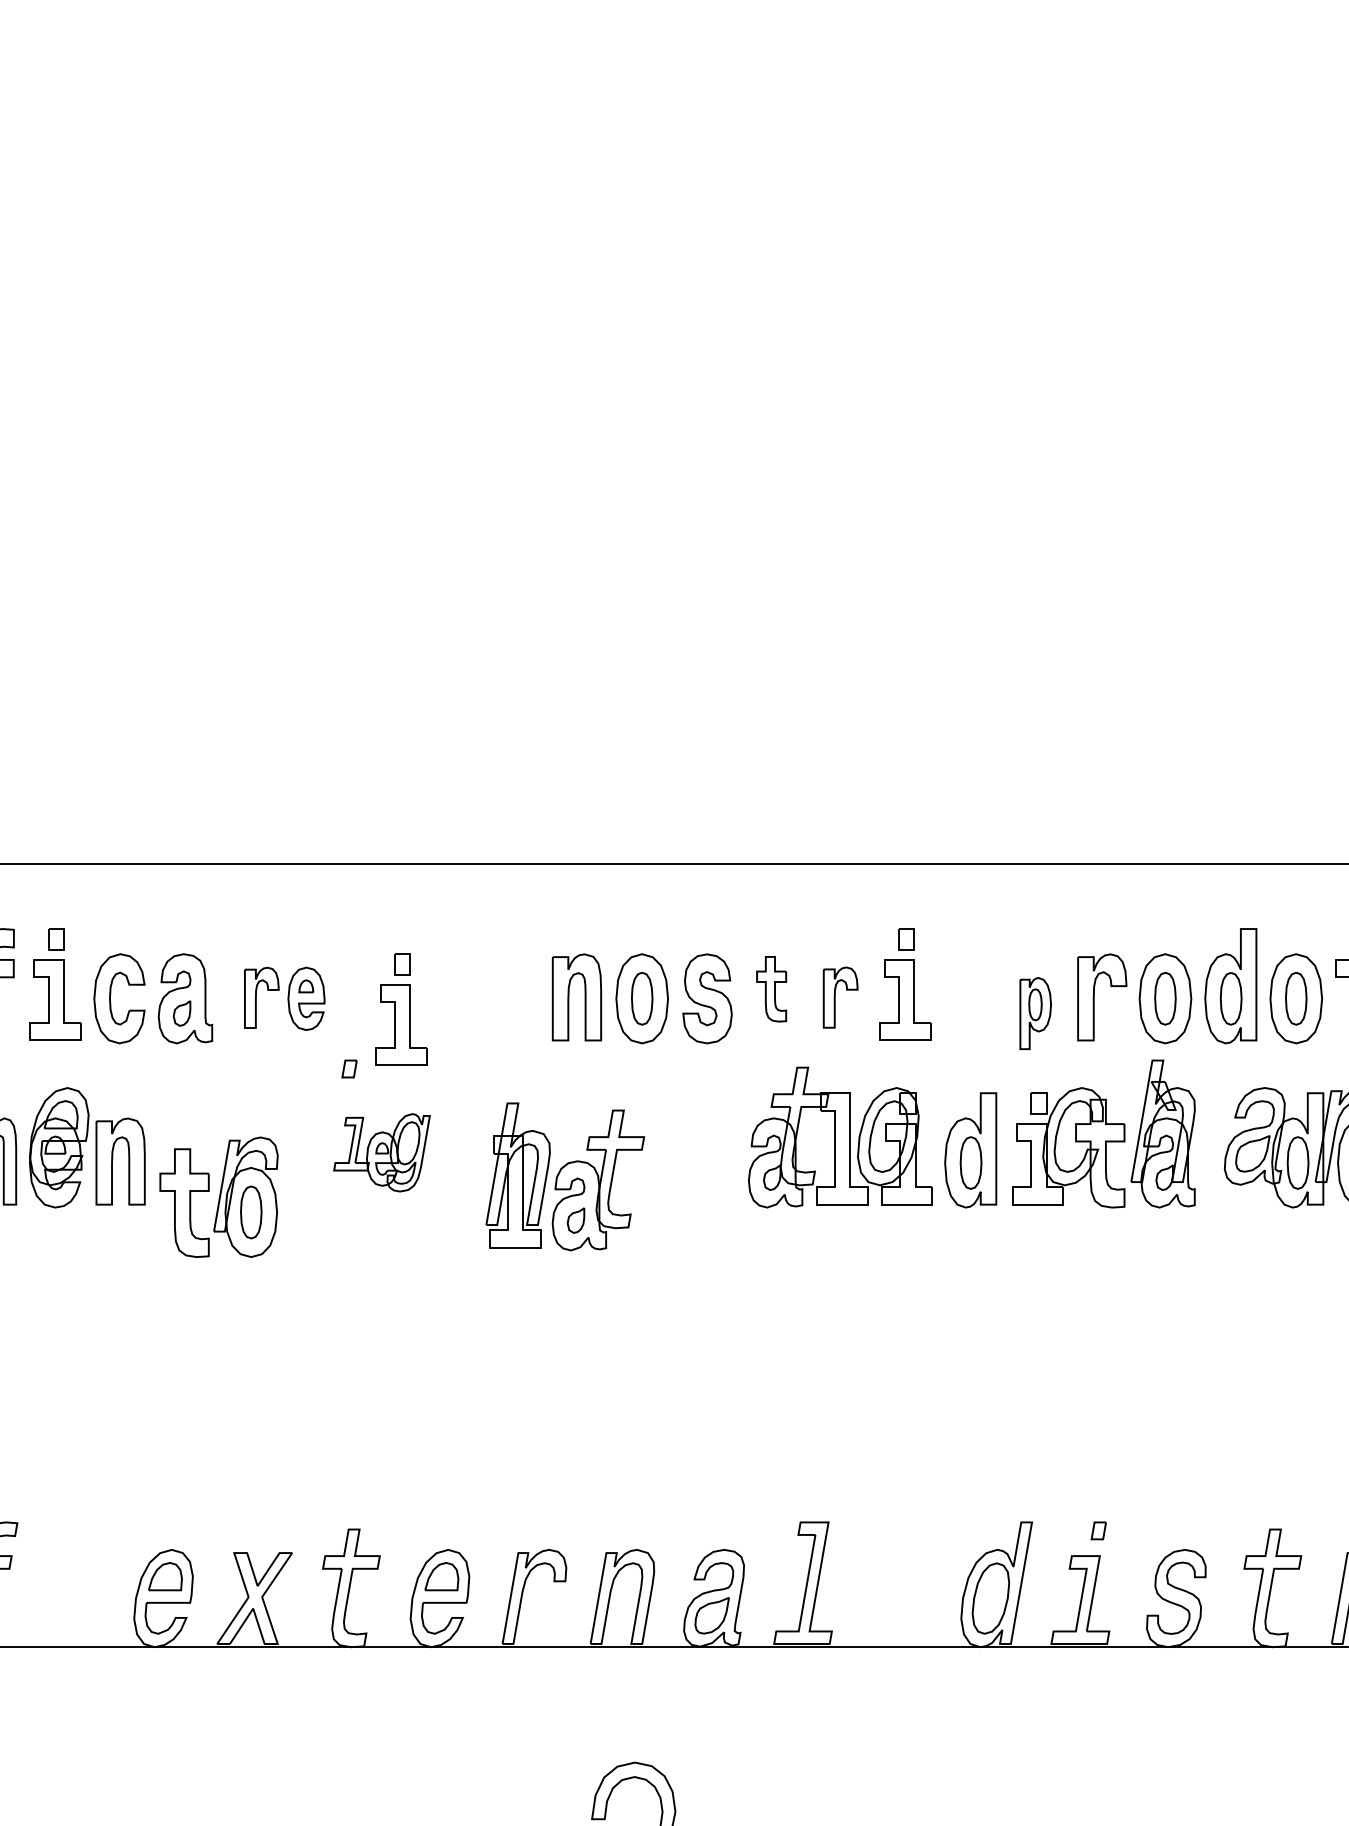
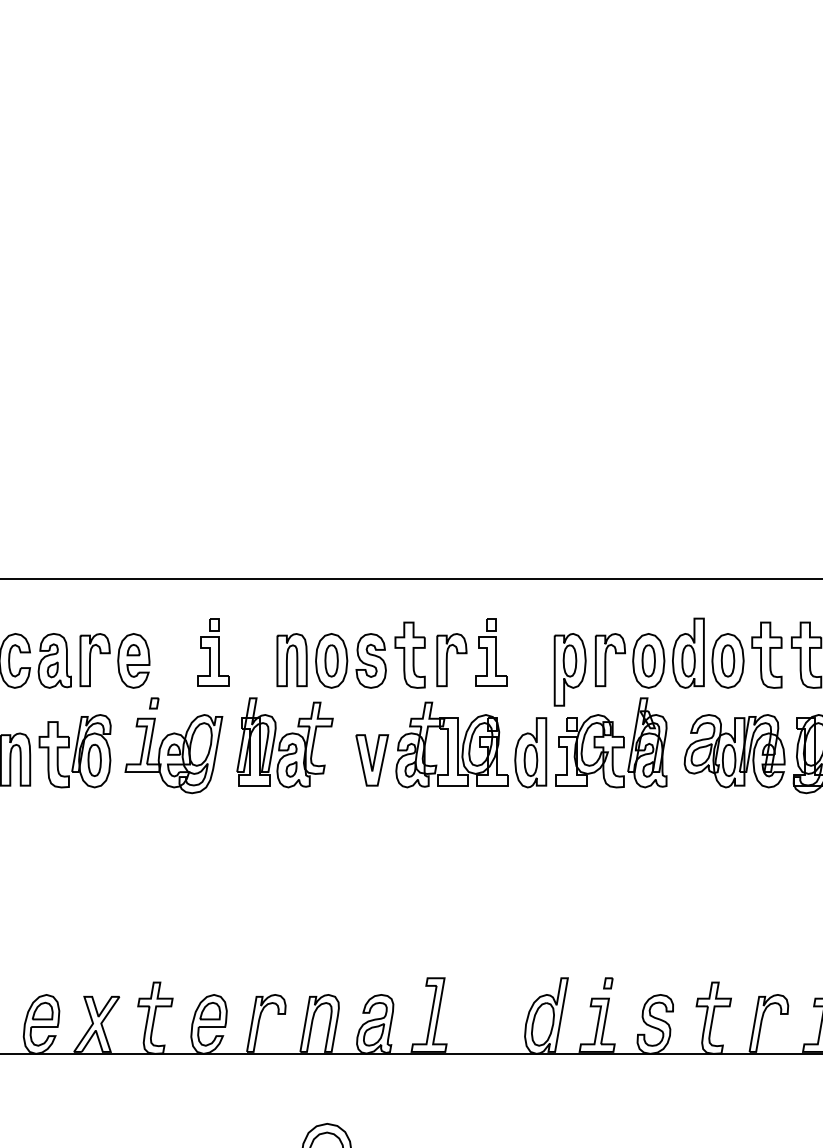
part: (770, 988) -> (409, 654), size x1.67
part: (283, 998) -> (114, 660), size x1.43
part: (839, 998) -> (451, 660), size x1.43
part: (401, 1009) -> (213, 652), moved
part: (1034, 1012) -> (569, 669), size x1.67
part: (381, 1153) -> (173, 754), size x1.67
part: (709, 1163) -> (372, 760), added
part: (564, 1176) -> (284, 742), moved
part: (217, 1197) -> (74, 751), moved

